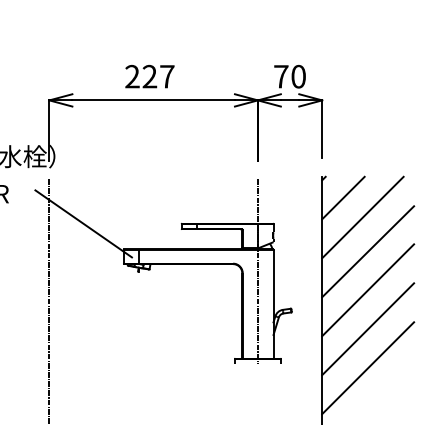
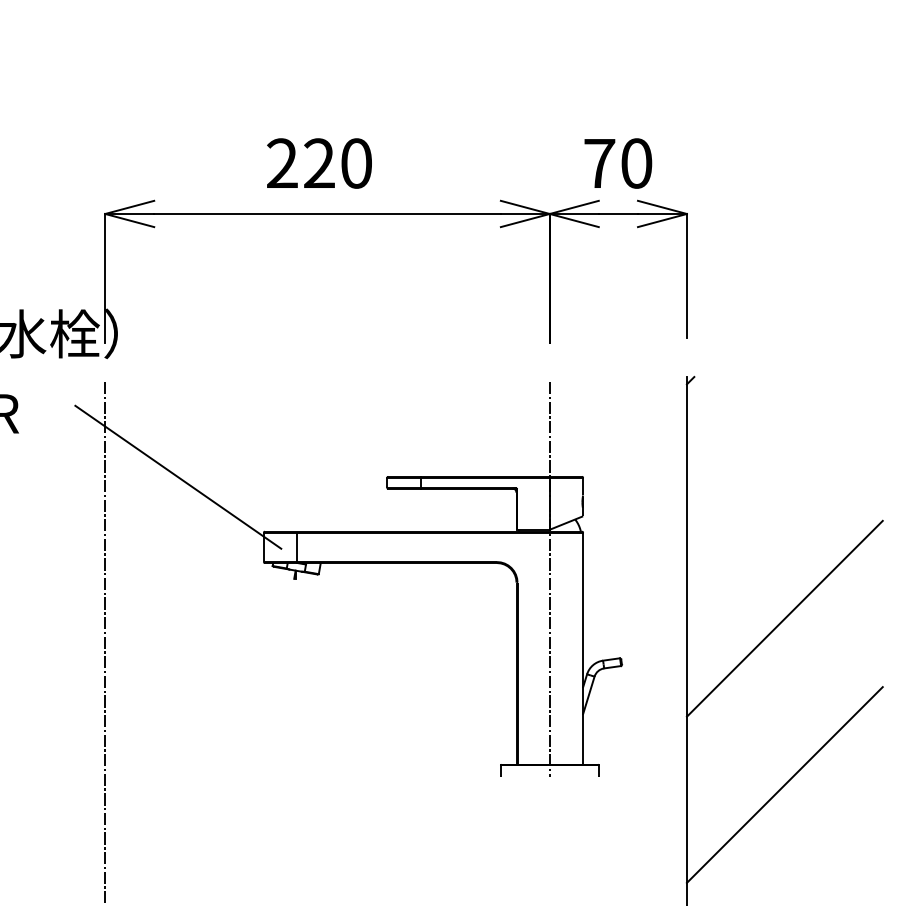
text: (167, 76) -> (357, 163), 227 -> 220
line: (343, 197) -> (732, 421), removed
line: (362, 217) -> (772, 463), removed
line: (368, 251) -> (785, 536), removed
line: (368, 329) -> (785, 702), removed

